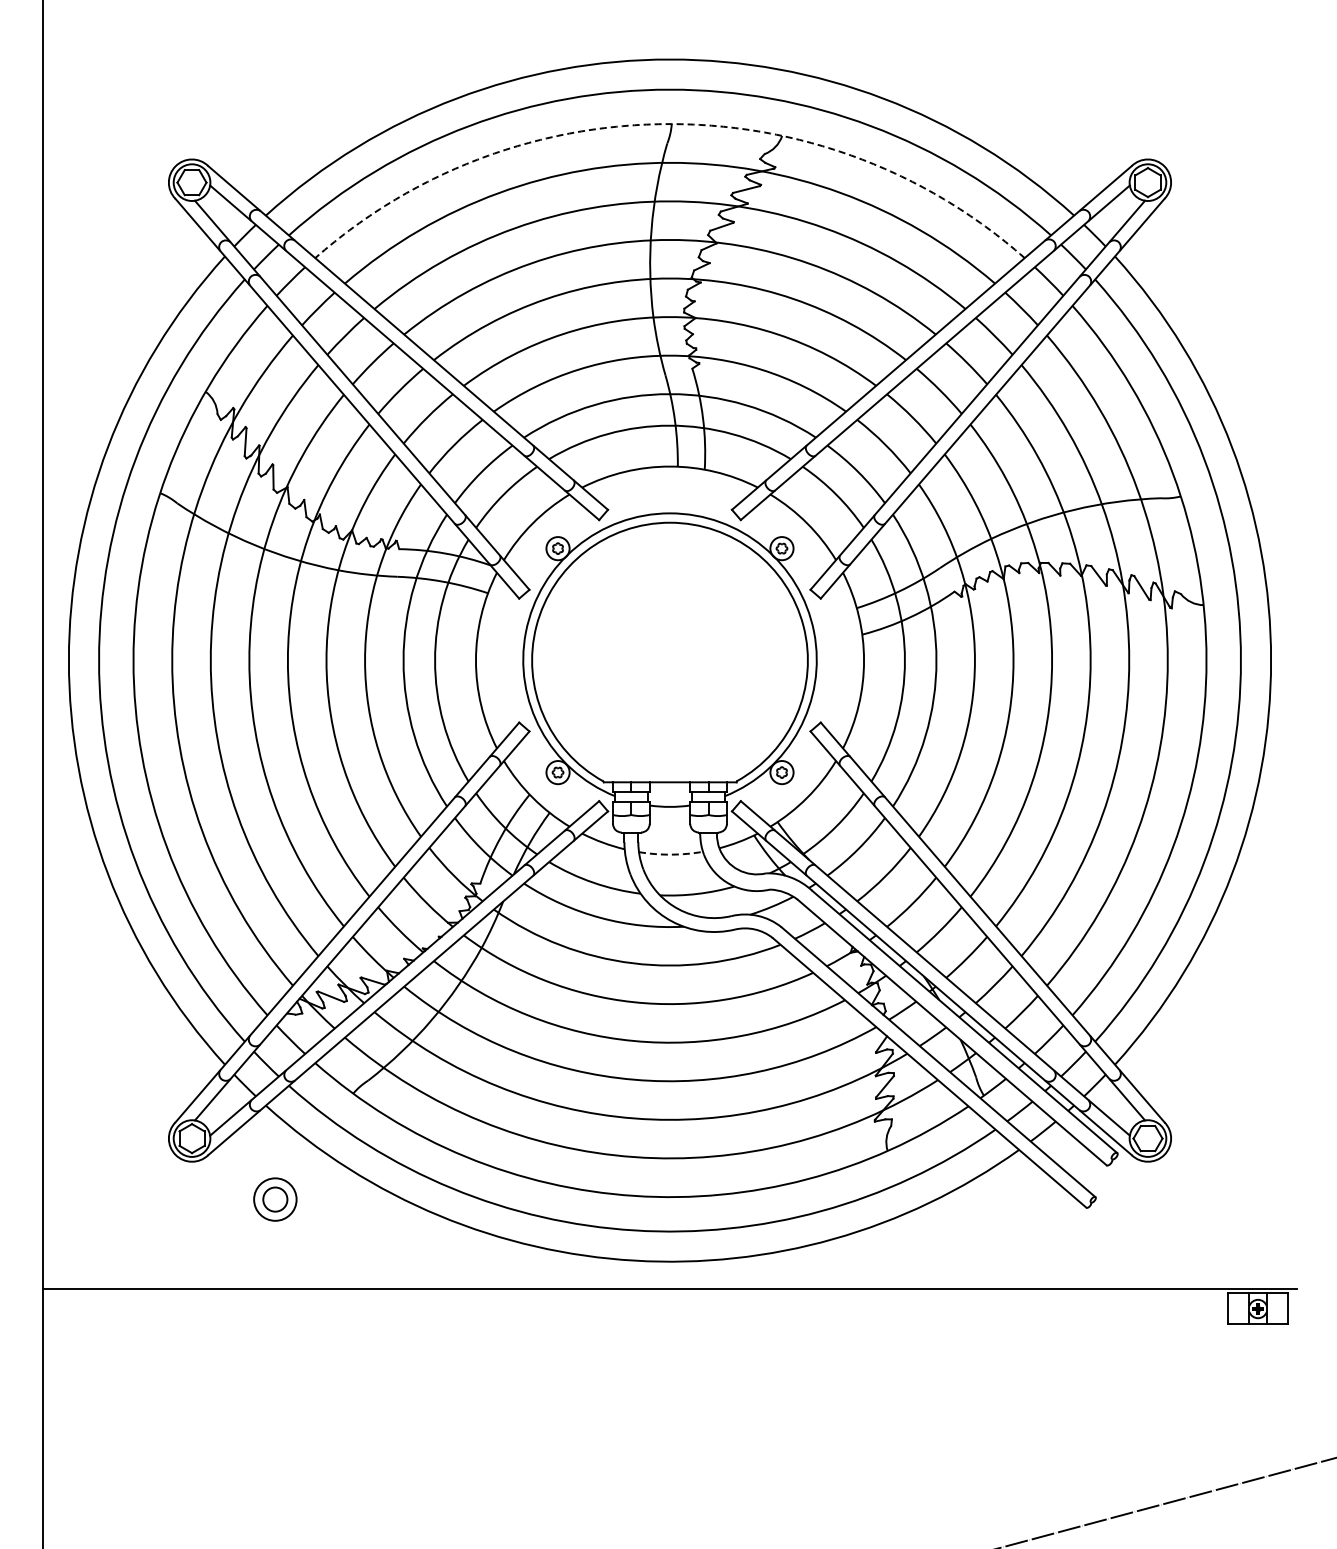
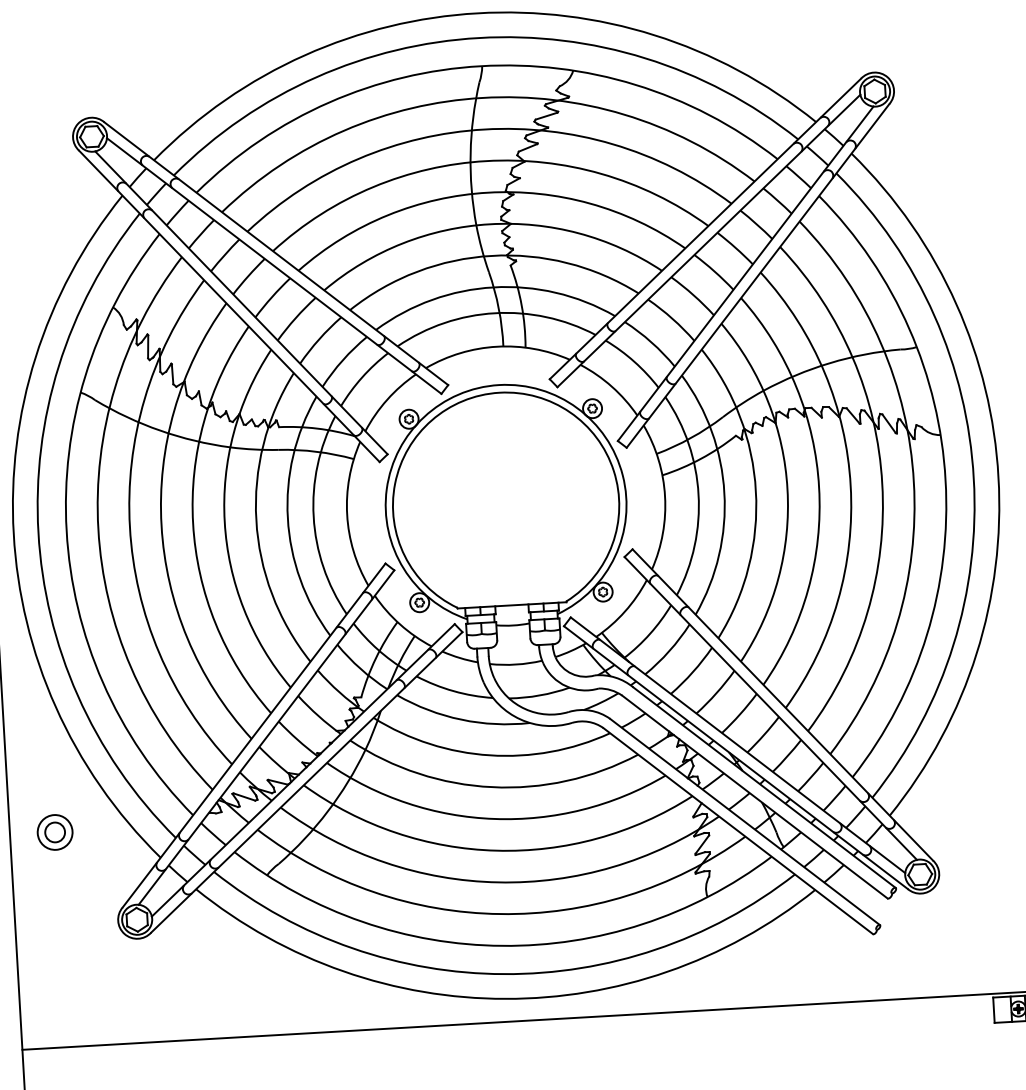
arc: (670, 124) -> (481, 66), dashed -> solid
arc: (671, 854) -> (516, 664), dashed -> solid
part: (275, 1199) -> (55, 832), moved

